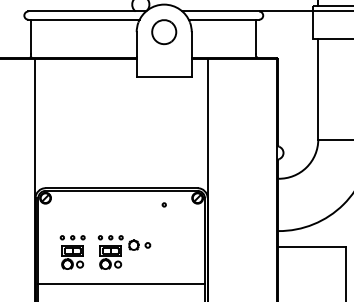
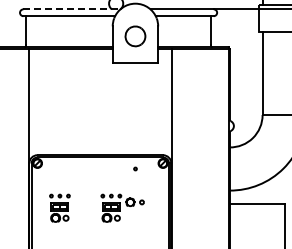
line: (87, 11) -> (72, 9), solid -> dashed
part: (164, 32) -> (135, 36), moved
part: (124, 251) -> (122, 207), moved
line: (121, 284) -> (100, 234), removed

